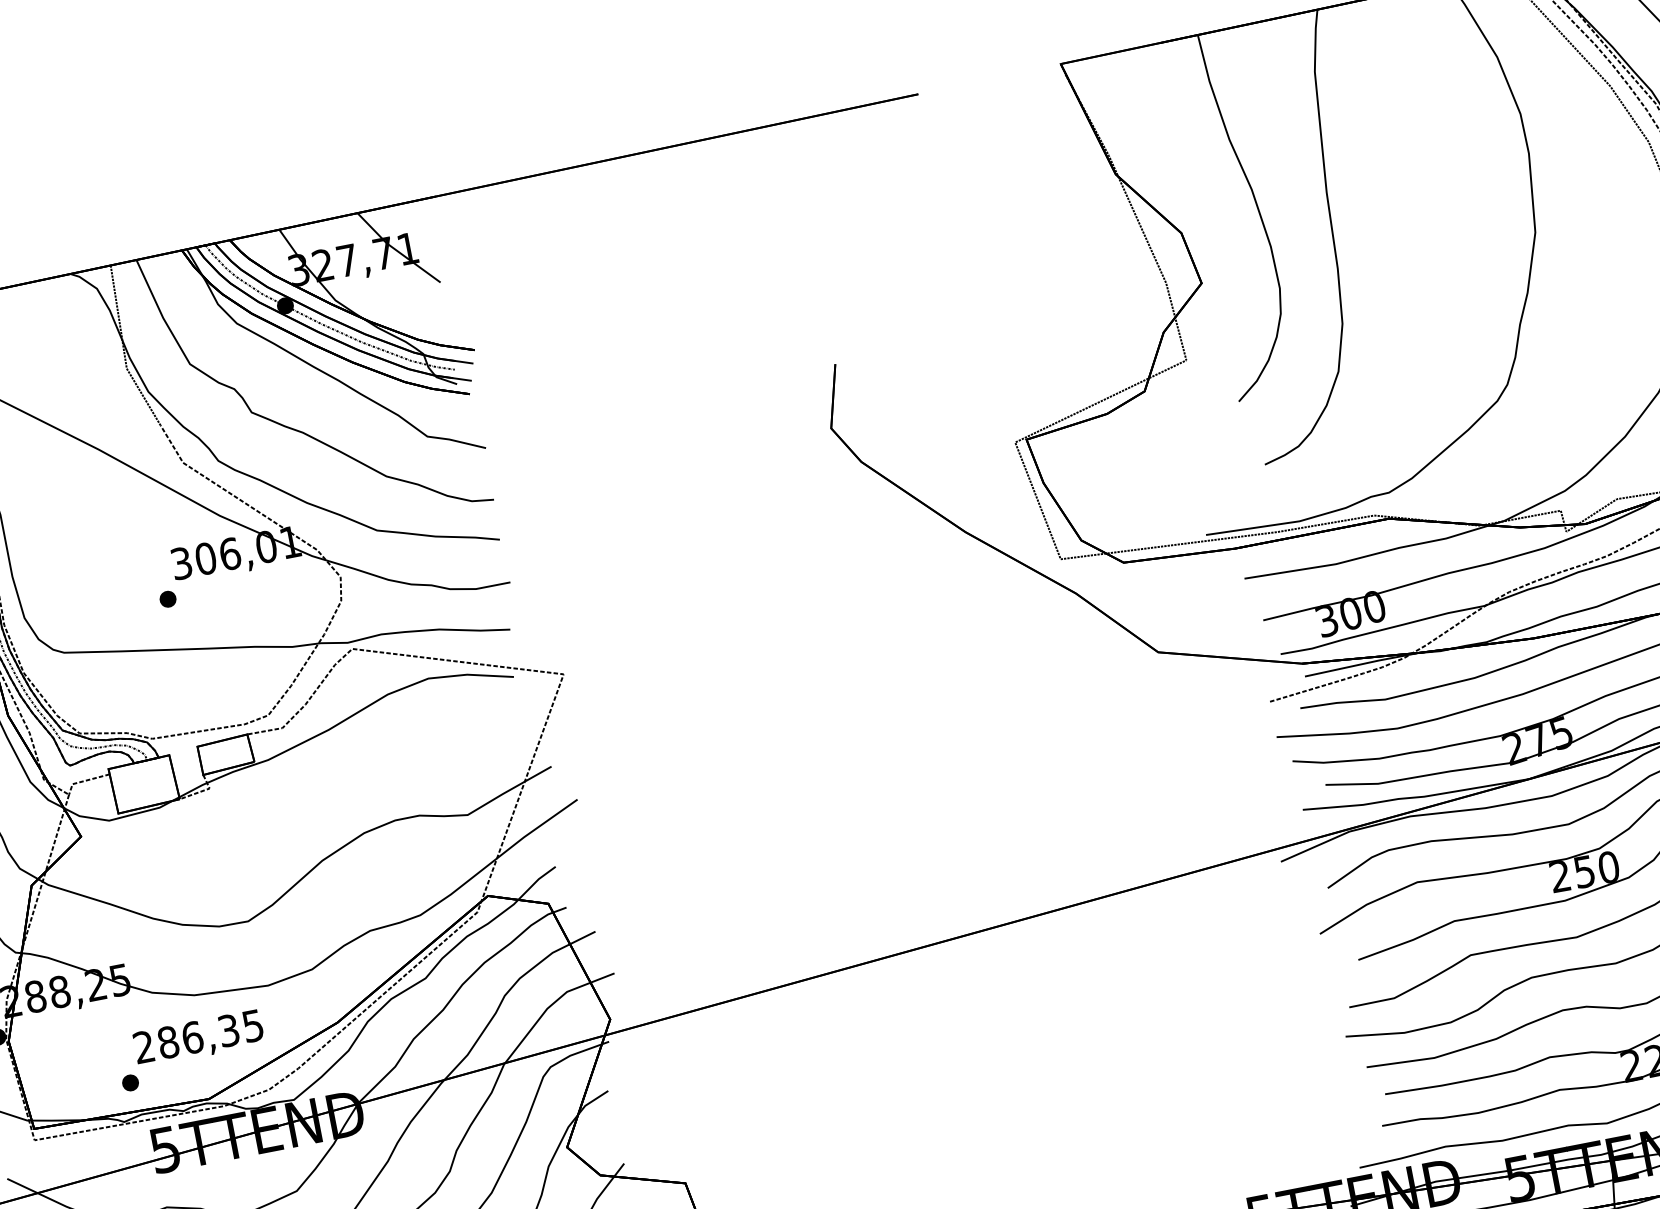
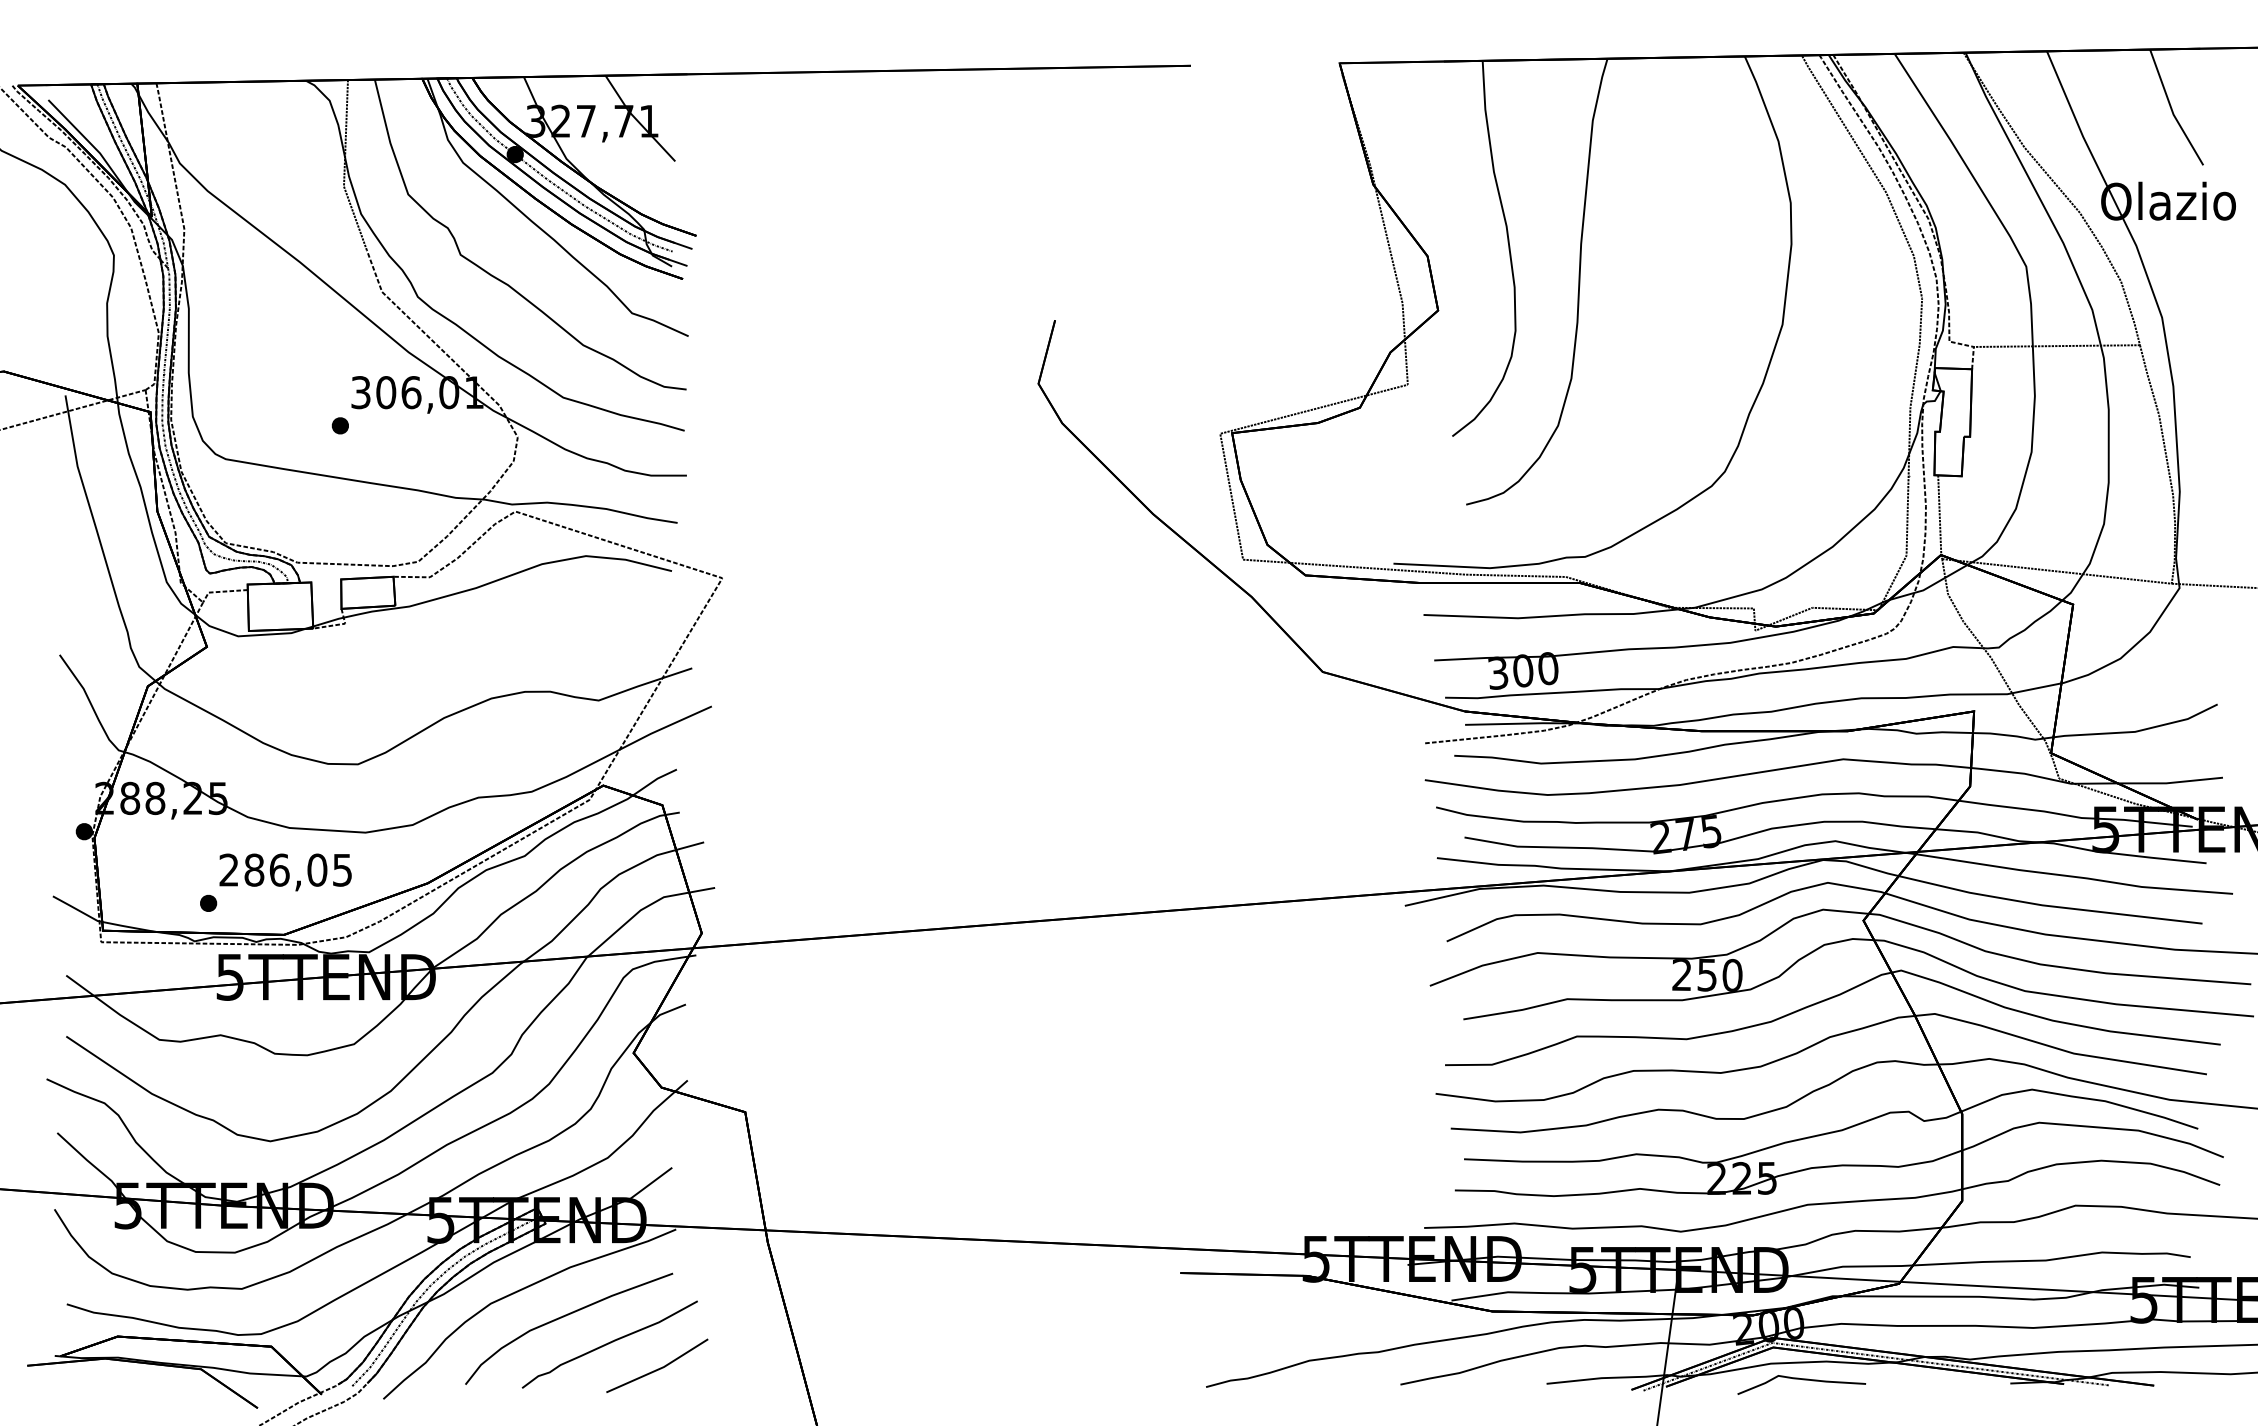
text: (228, 1029) -> (317, 869), 286,35 -> 286,05

